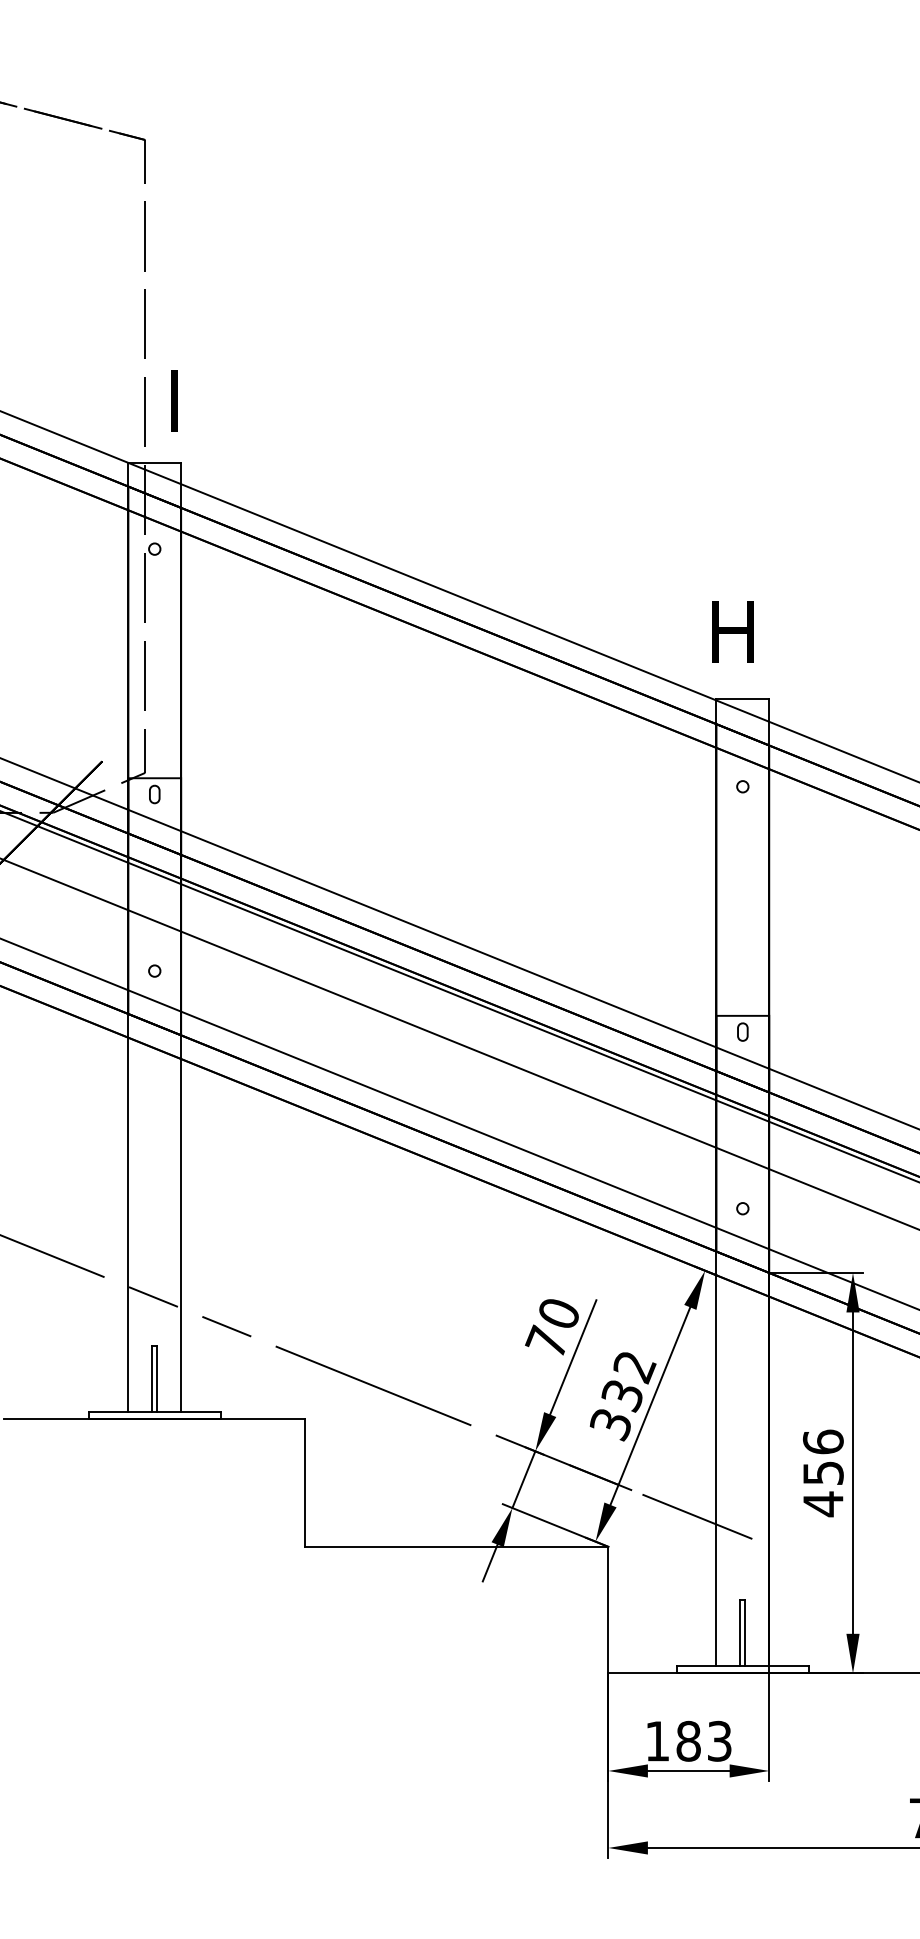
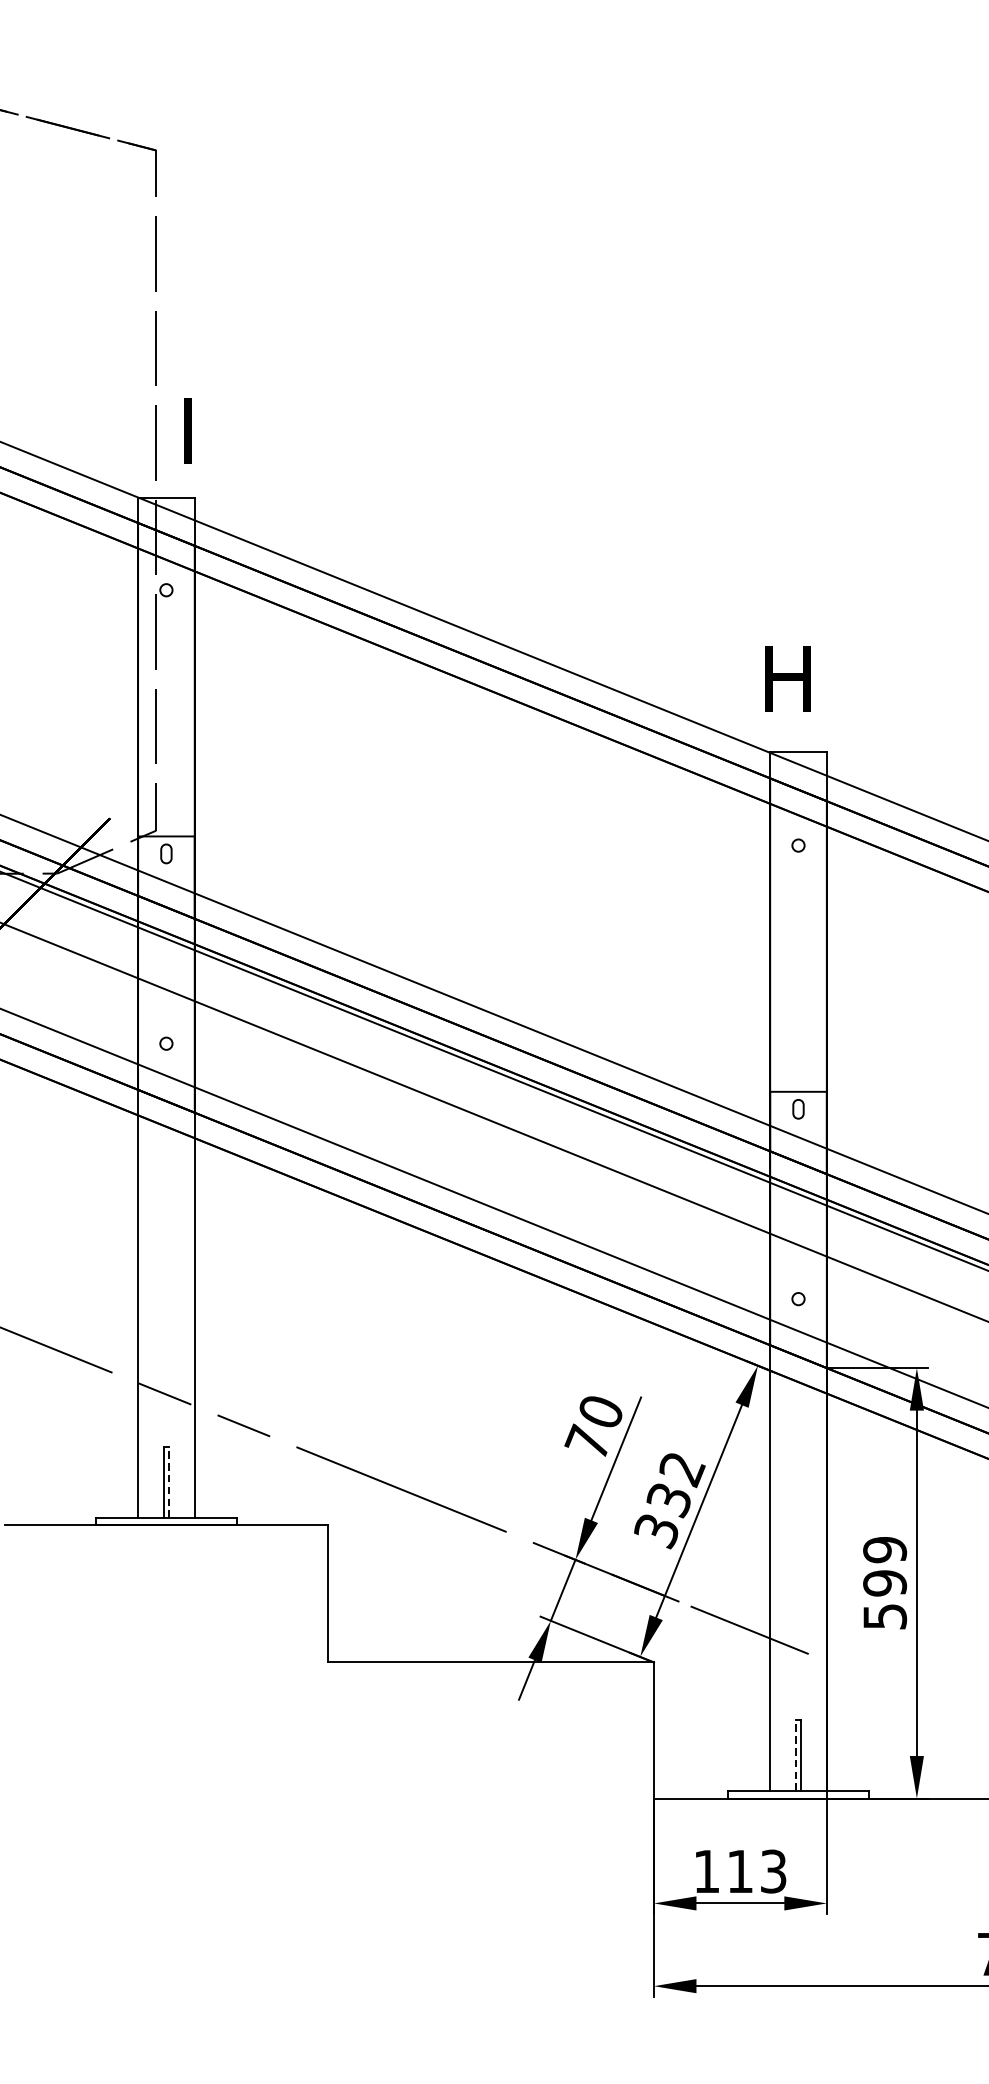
line: (157, 1379) -> (169, 1482), solid -> dashed
text: (823, 1473) -> (885, 1583), 456 -> 599
line: (740, 1633) -> (795, 1755), solid -> dashed
text: (688, 1740) -> (740, 1870), 183 -> 113

